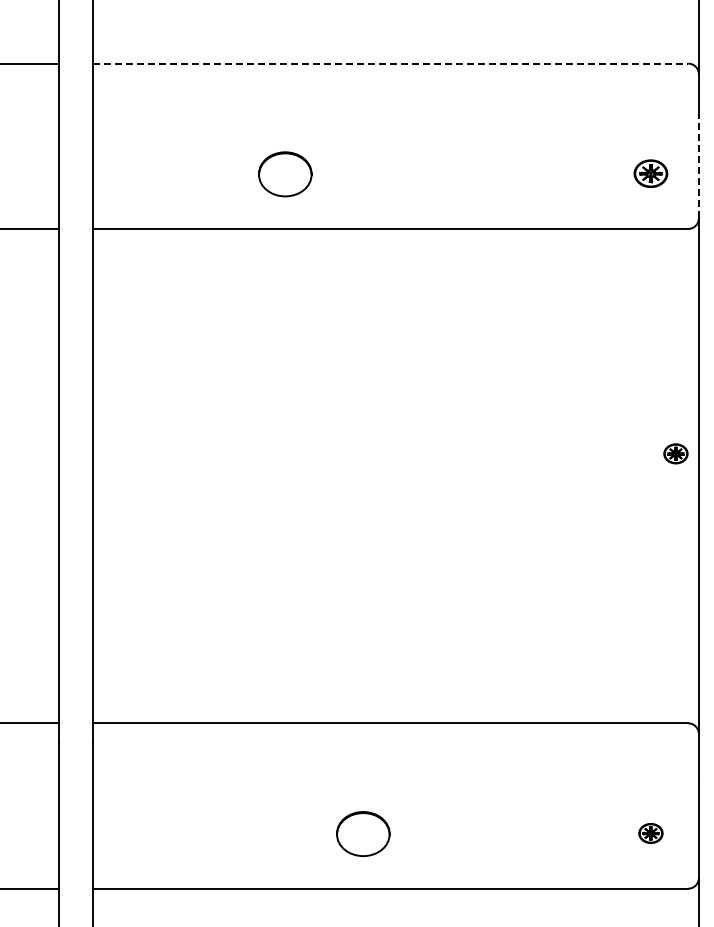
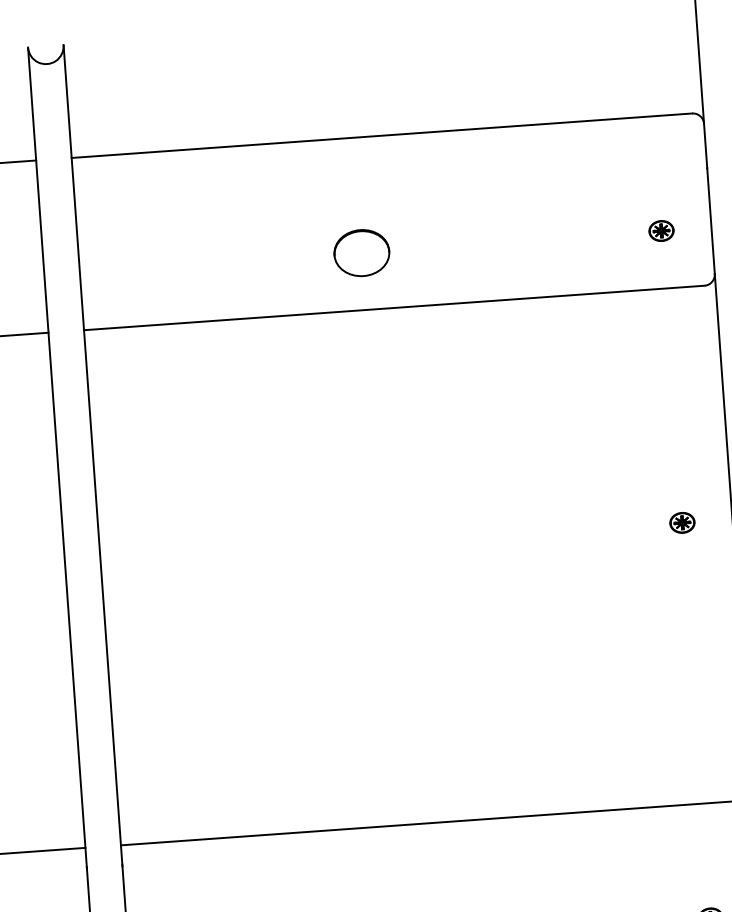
line: (390, 63) -> (381, 135), dashed -> solid
line: (698, 167) -> (710, 220), dashed -> solid
part: (650, 173) -> (661, 230), size x0.71
part: (285, 174) -> (362, 253), moved
part: (675, 453) -> (681, 522), moved

